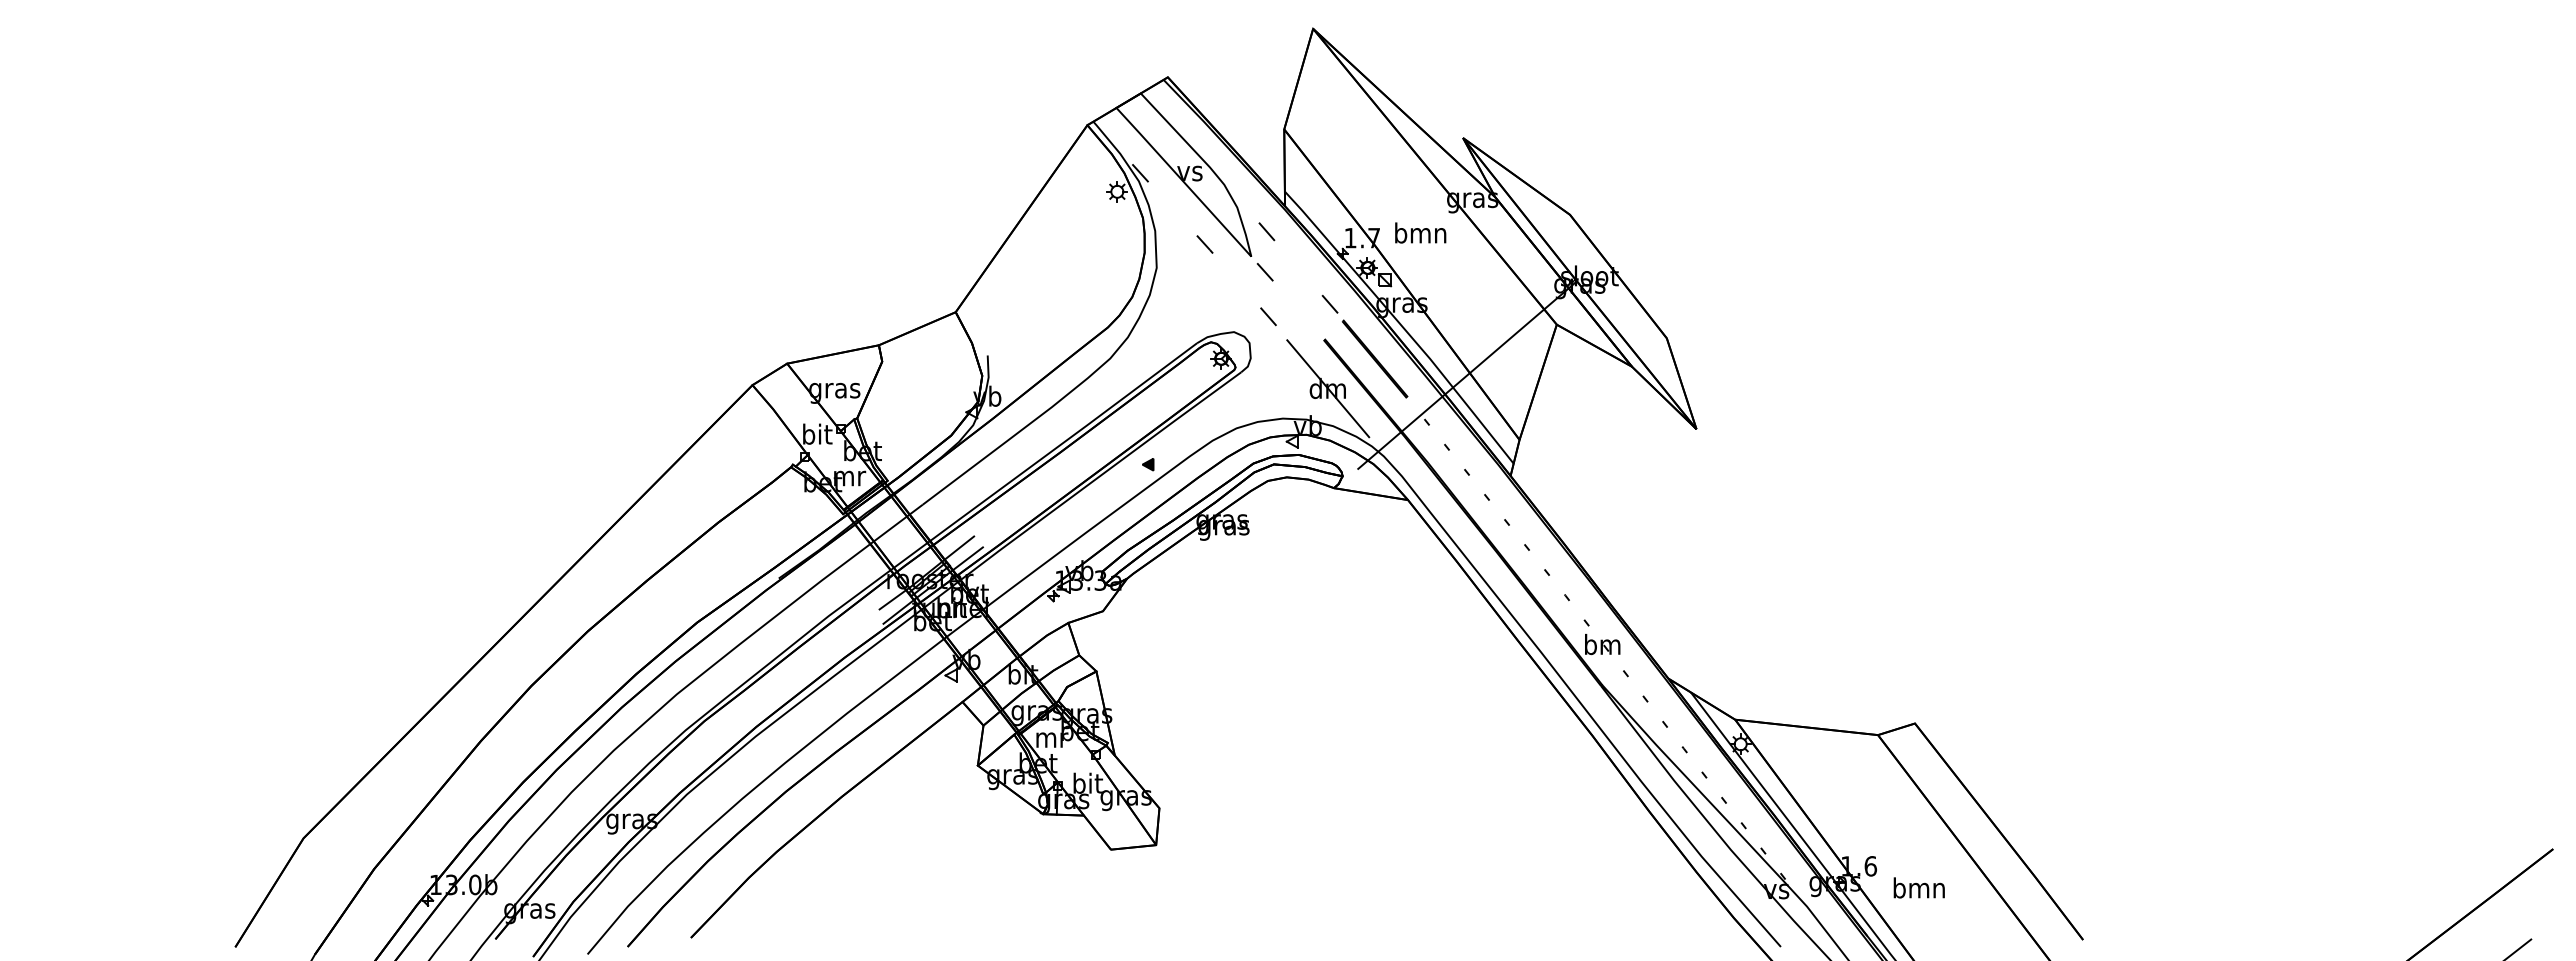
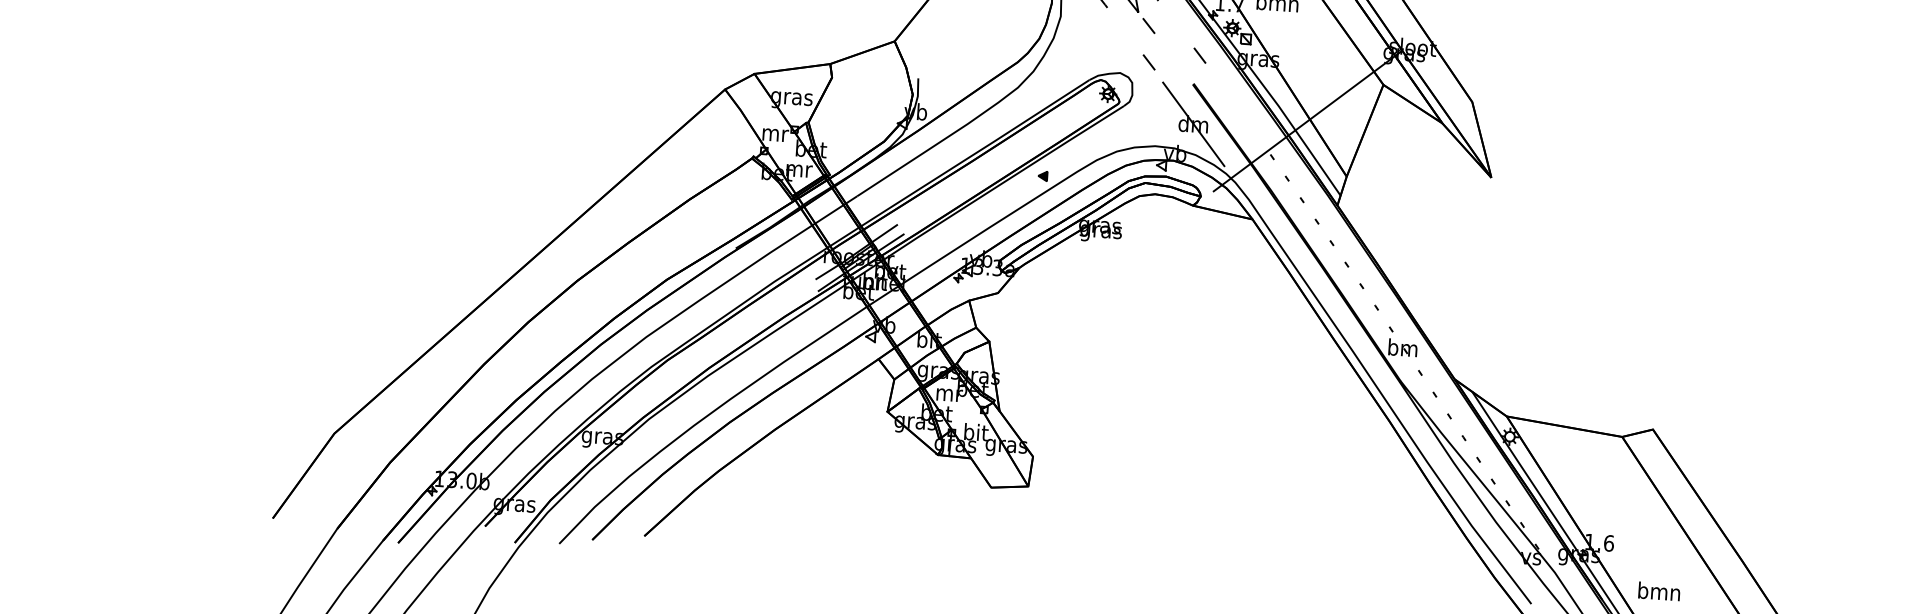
line: (1374, 358) -> (1233, 102), removed
text: (818, 433) -> (776, 132), bit -> mr
text: (1918, 887) -> (1658, 591), moved

